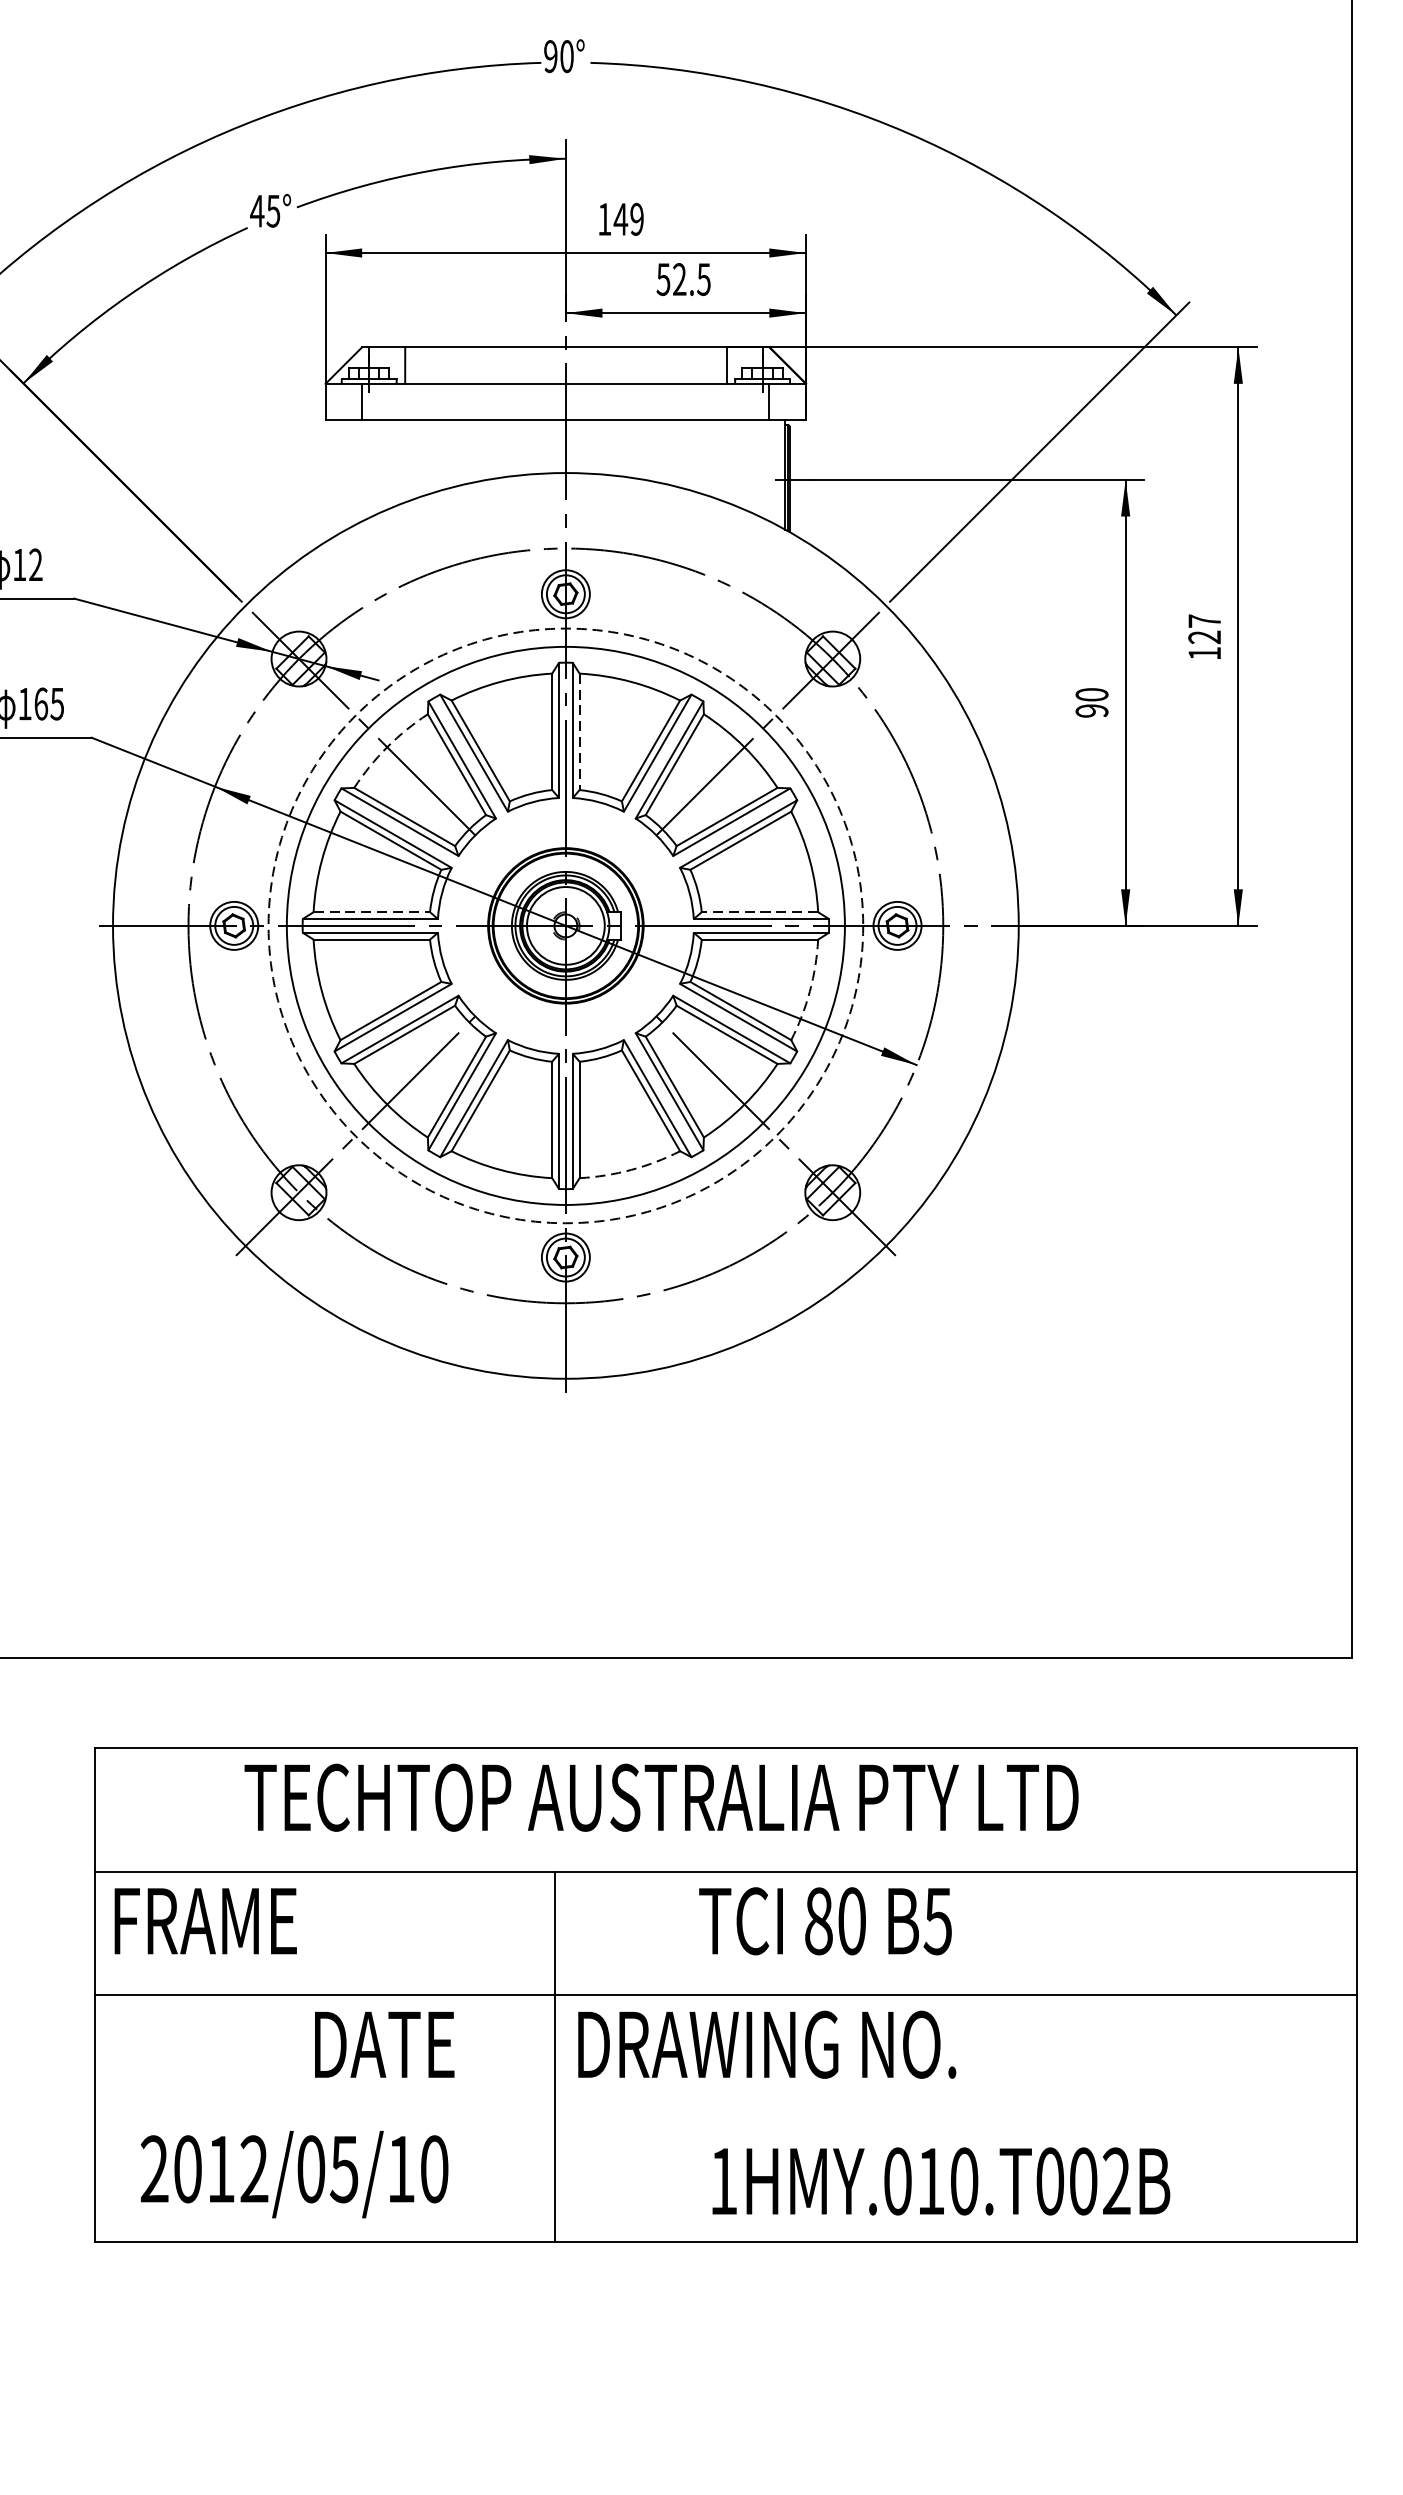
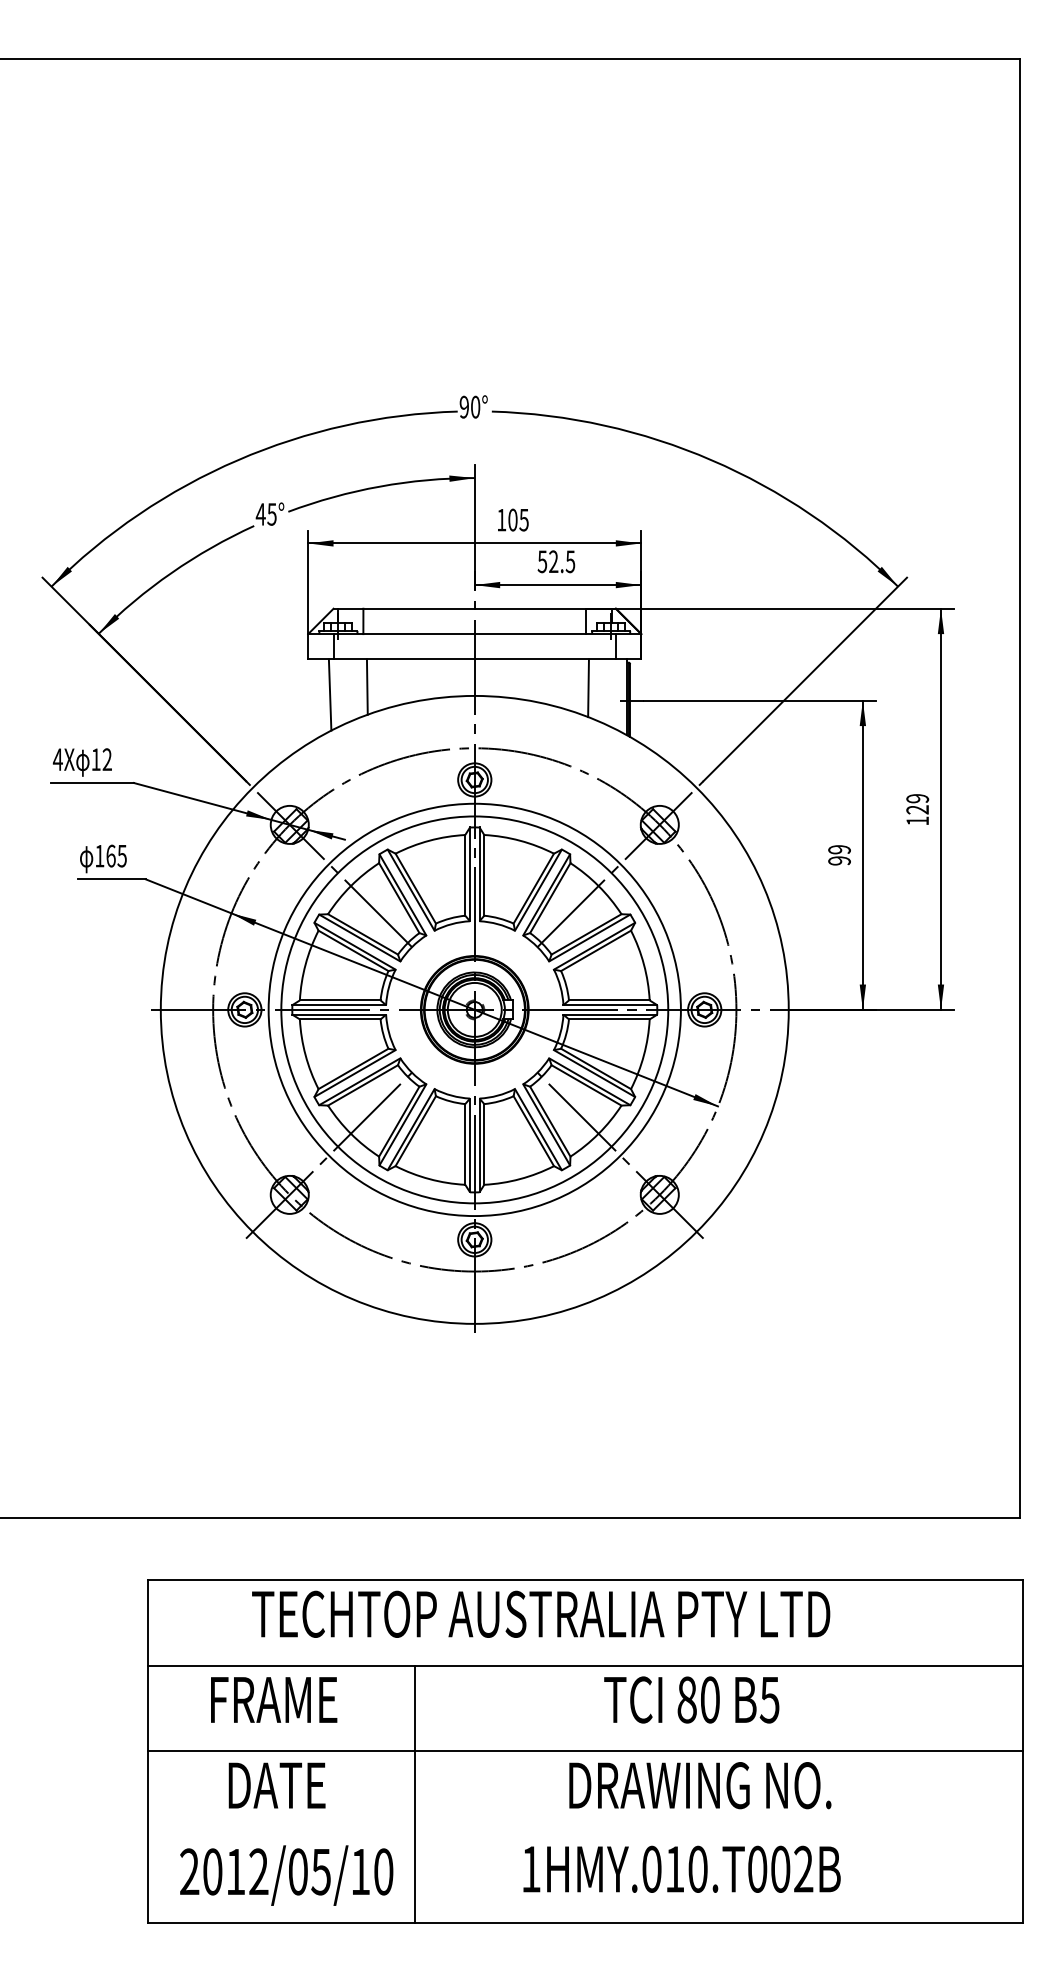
text: (627, 218) -> (517, 519), 149 -> 105
line: (409, 459) -> (366, 686), added
line: (729, 462) -> (588, 688), added
line: (356, 470) -> (329, 694), added
text: (1204, 620) -> (917, 798), 127 -> 129
text: (1091, 694) -> (839, 849), 90 -> 99
line: (579, 732) -> (484, 875), dashed -> solid
arc: (386, 747) -> (350, 886), dashed -> solid
line: (372, 912) -> (340, 1000), dashed -> solid
line: (758, 912) -> (608, 1000), dashed -> solid
circle: (565, 925) -> (474, 1009), dashed -> solid
arc: (809, 991) -> (643, 1055), dashed -> solid
arc: (631, 1170) -> (520, 1179), dashed -> solid
text: (206, 1920) -> (274, 1699), moved
text: (825, 1920) -> (691, 1699), moved
text: (383, 2044) -> (276, 1785), moved
text: (767, 2044) -> (700, 1785), moved
line: (555, 2056) -> (414, 1793), moved
text: (940, 2180) -> (681, 1868), moved

